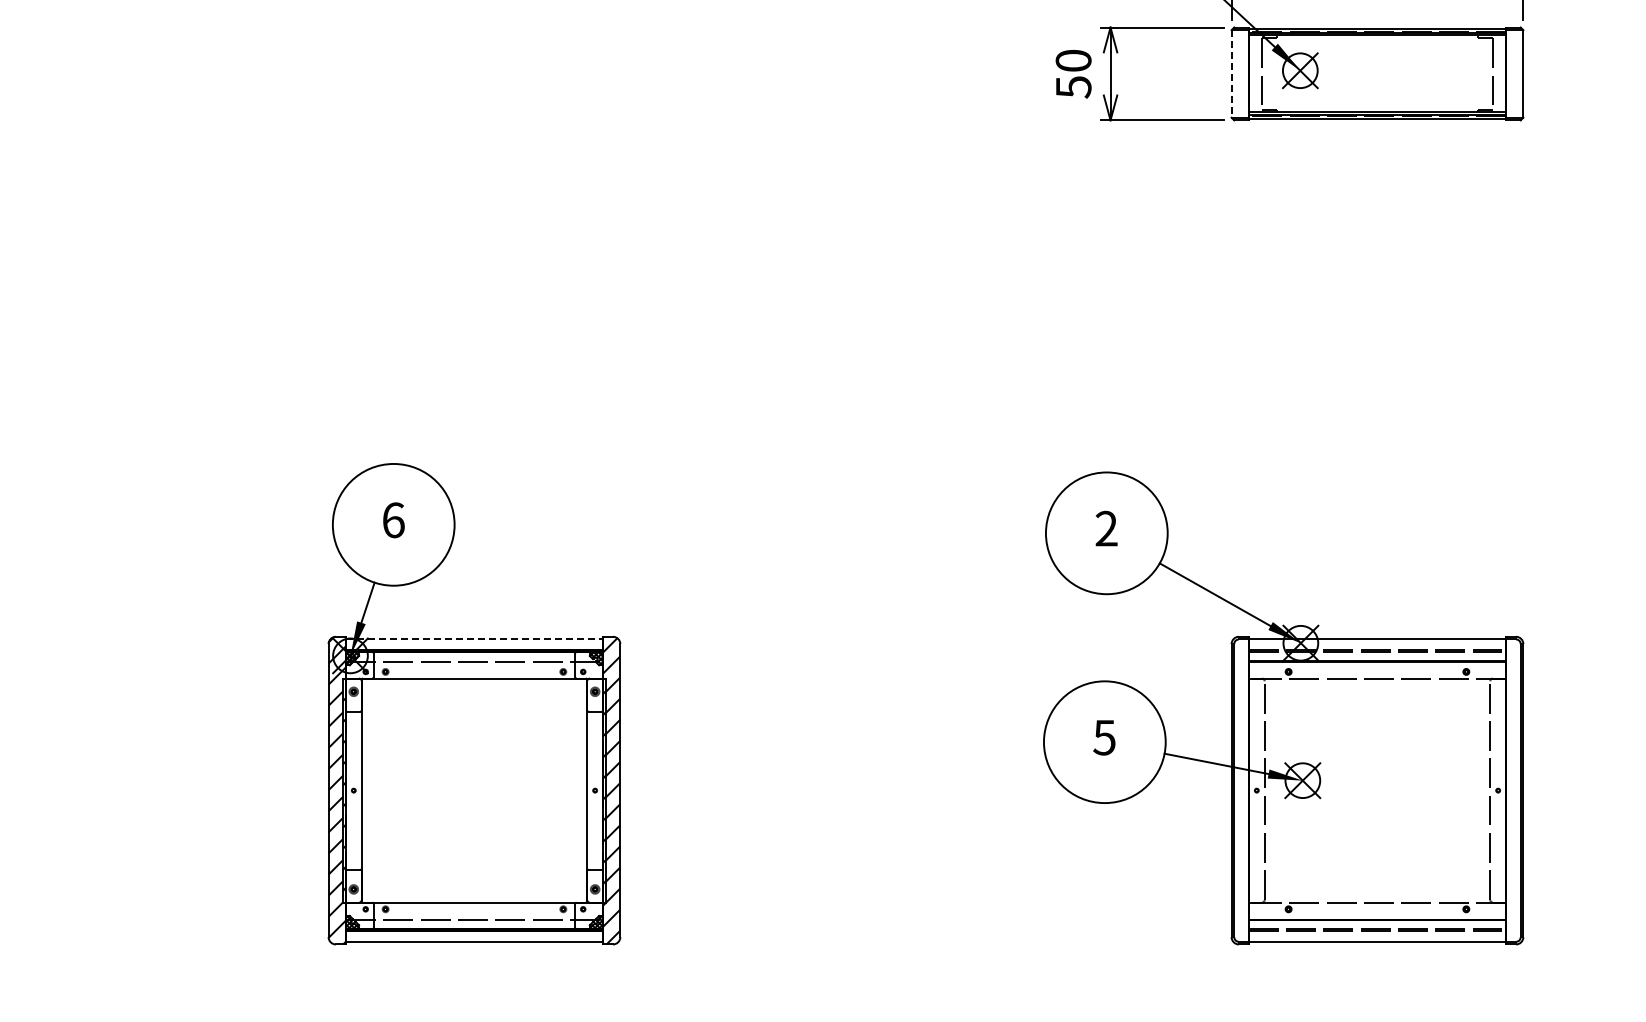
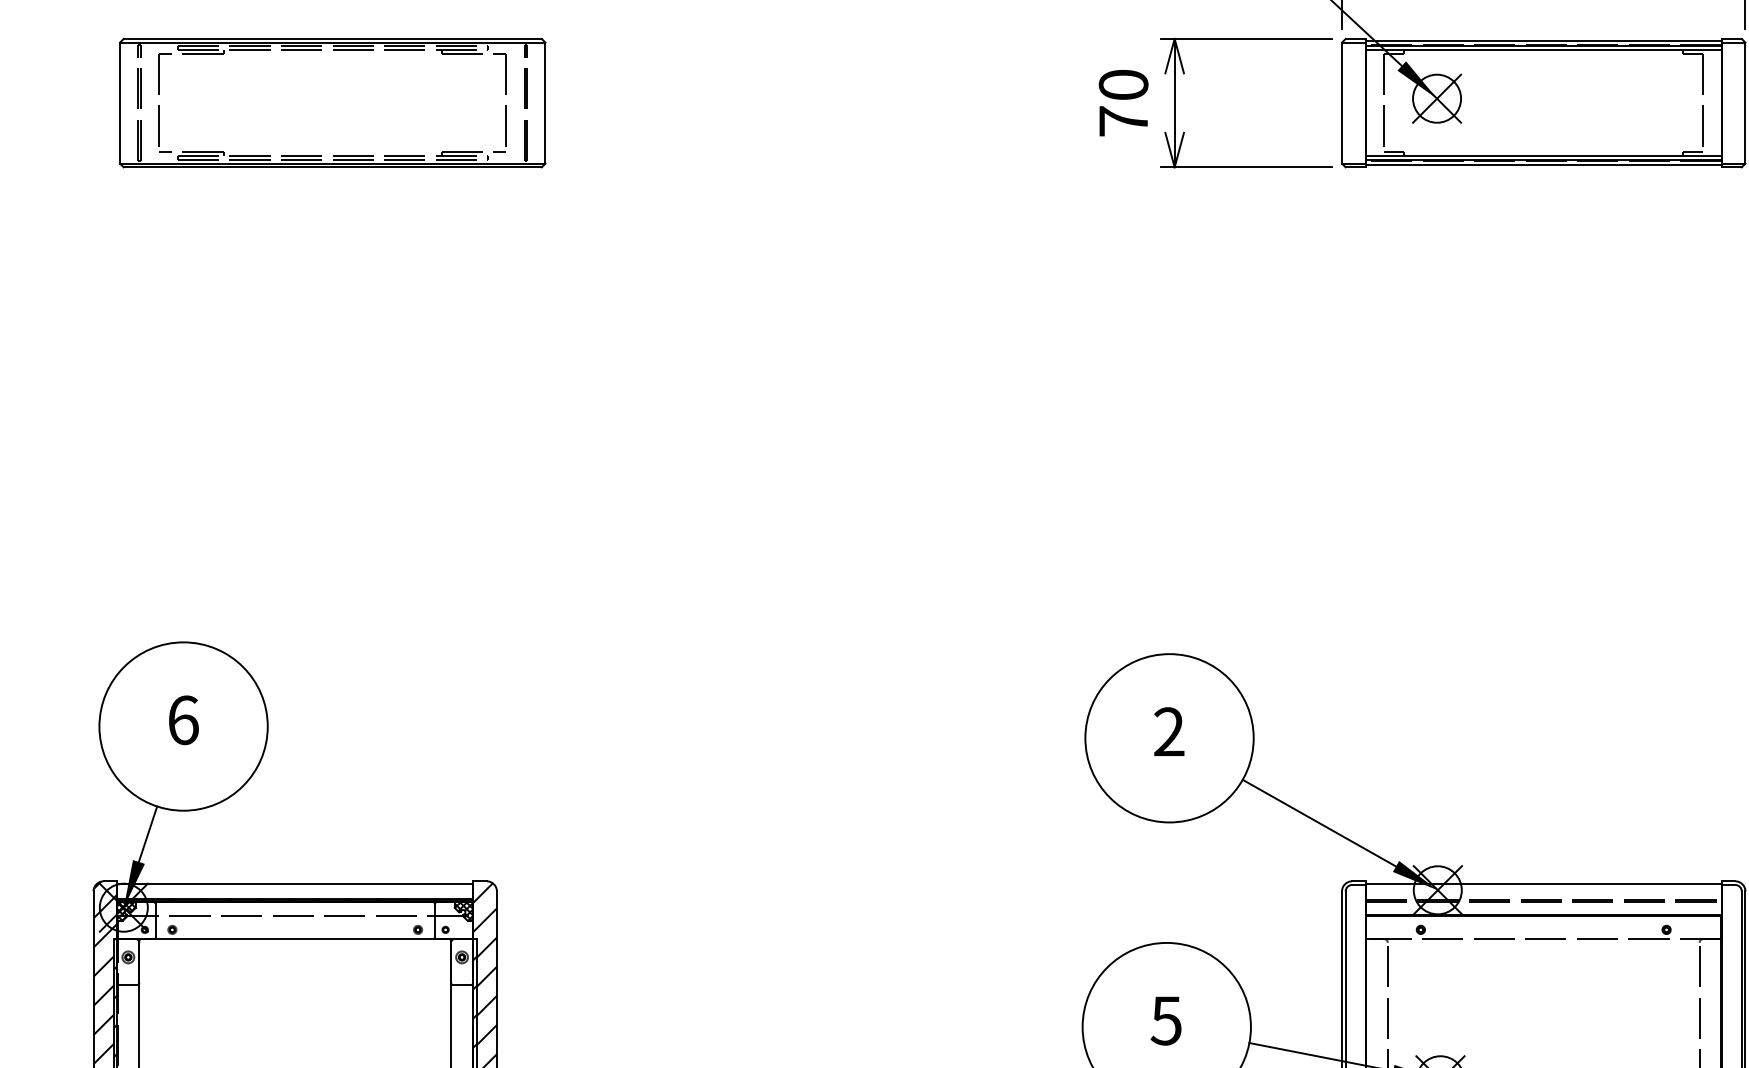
part: (501, 73) -> (332, 102), added
line: (1231, 73) -> (1341, 102), dashed -> solid
text: (1073, 87) -> (1123, 121), 50 -> 70
line: (474, 638) -> (295, 883), dashed -> solid

